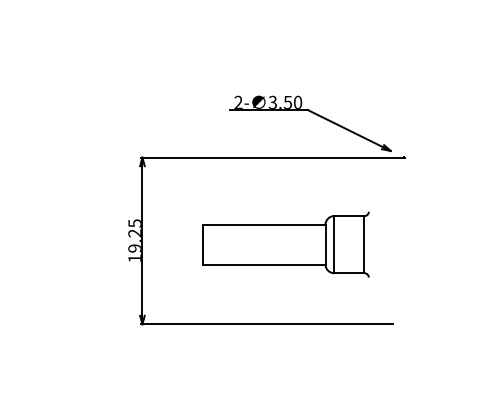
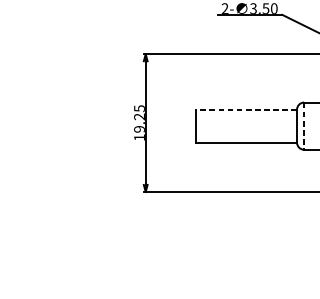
line: (263, 224) -> (245, 109), solid -> dashed
line: (334, 244) -> (304, 126), solid -> dashed

